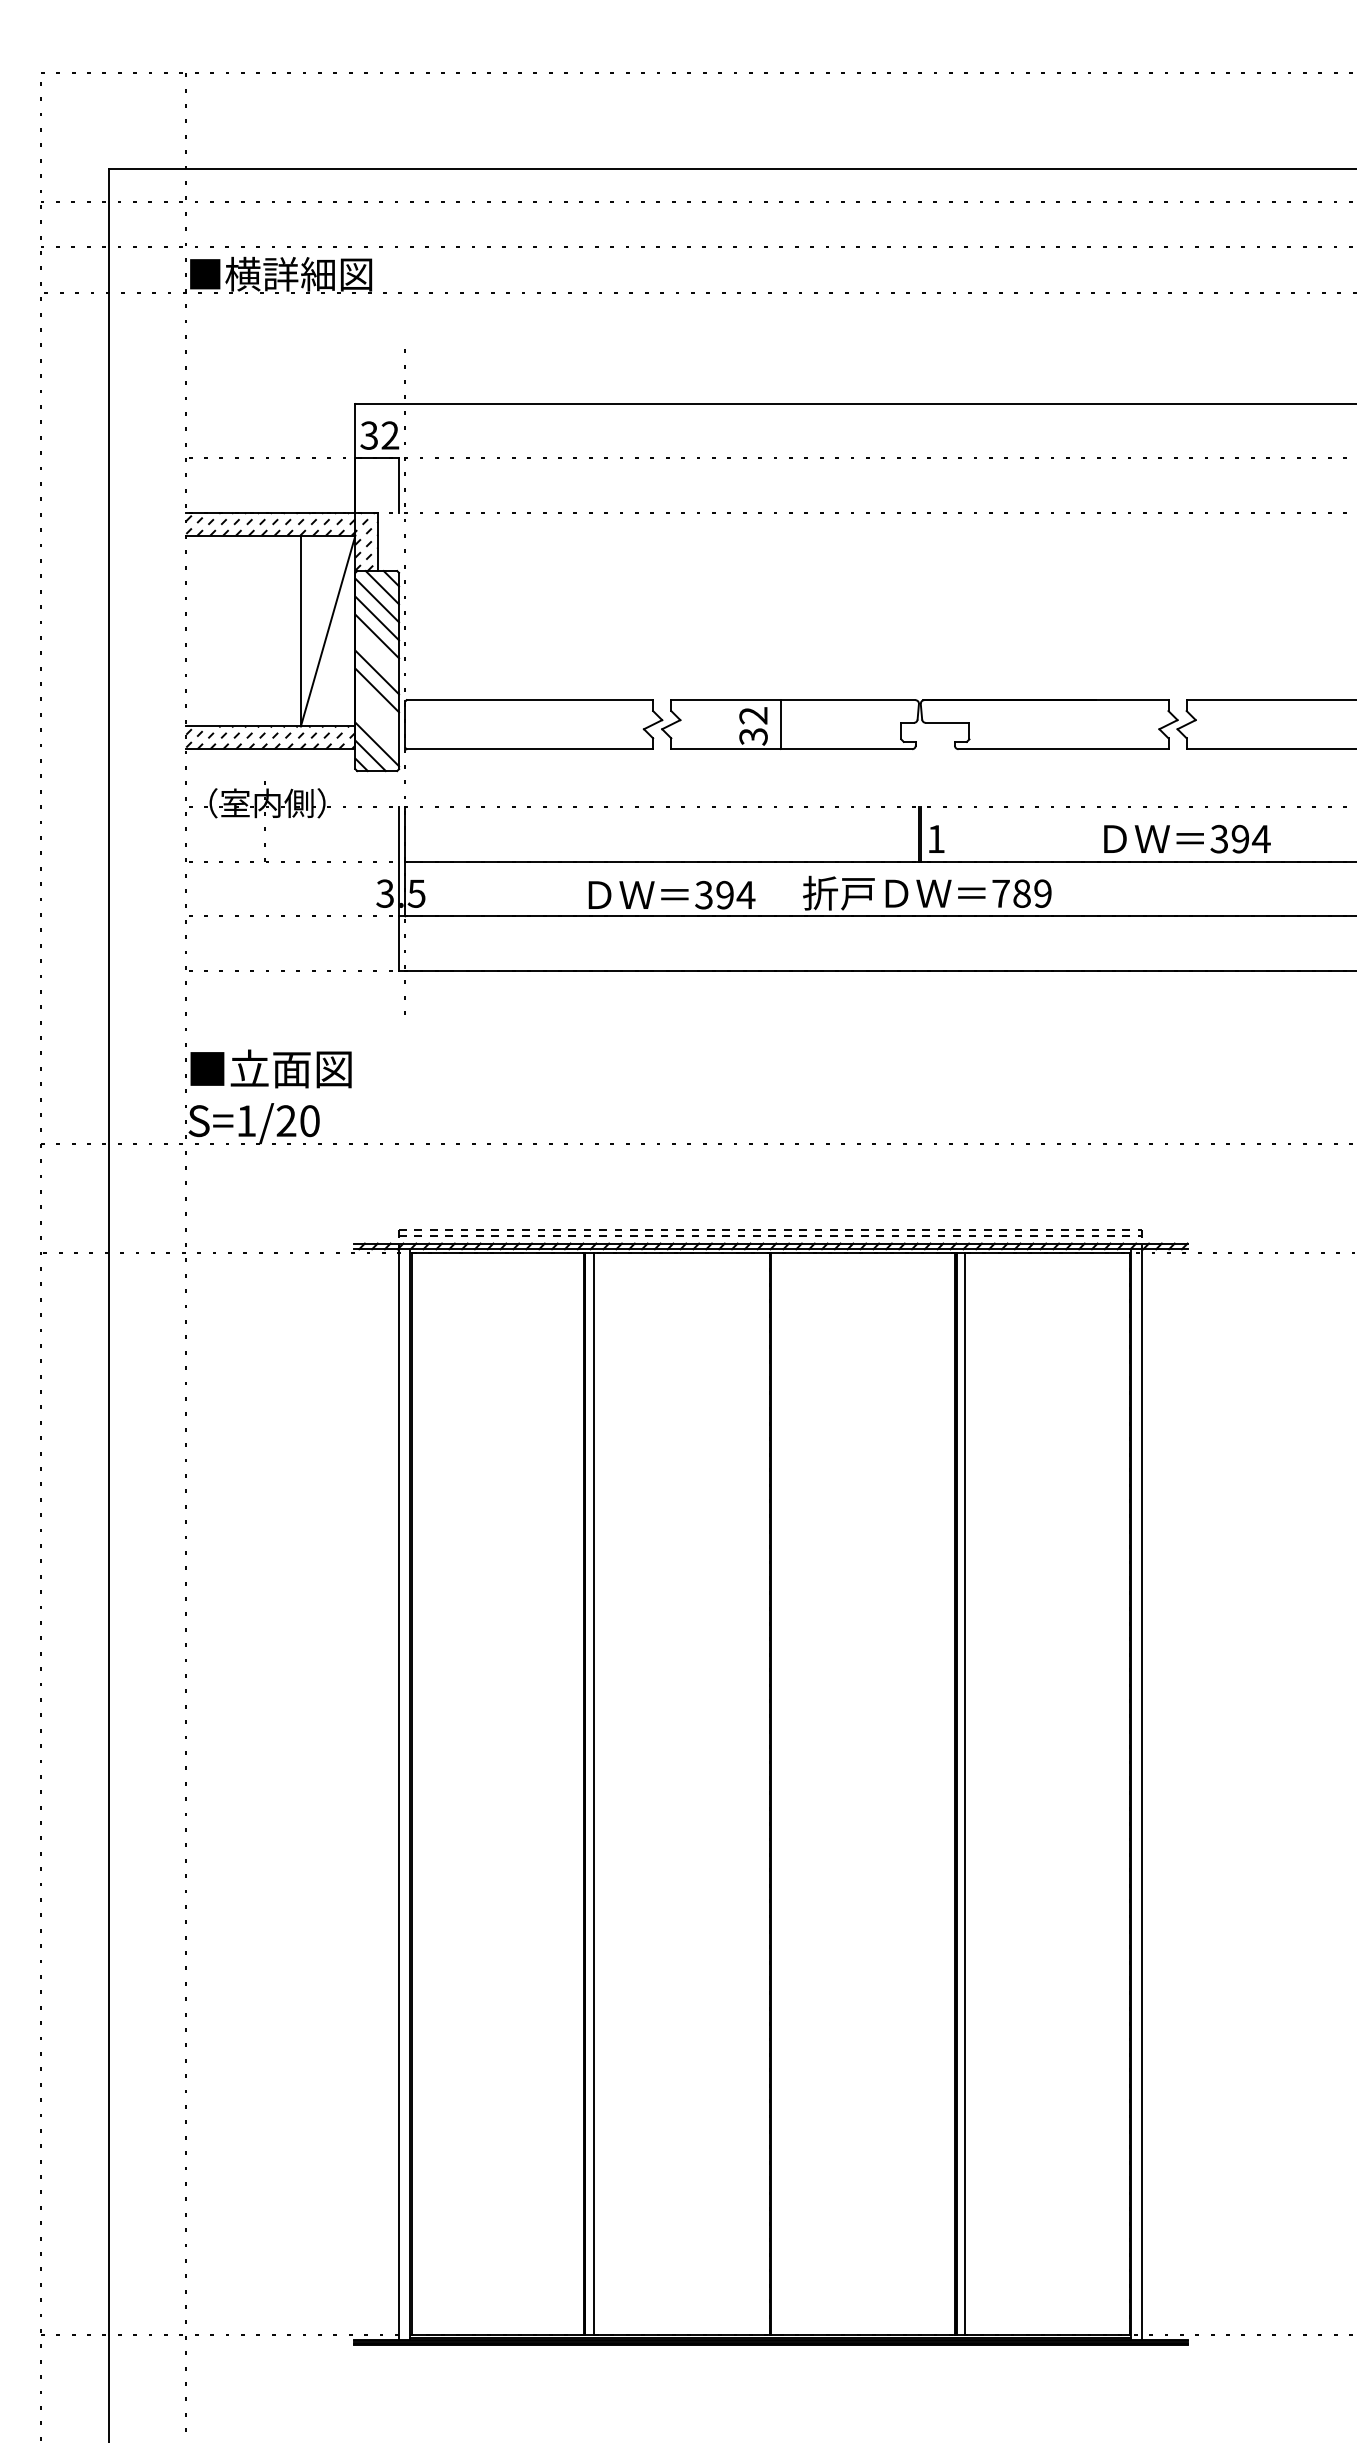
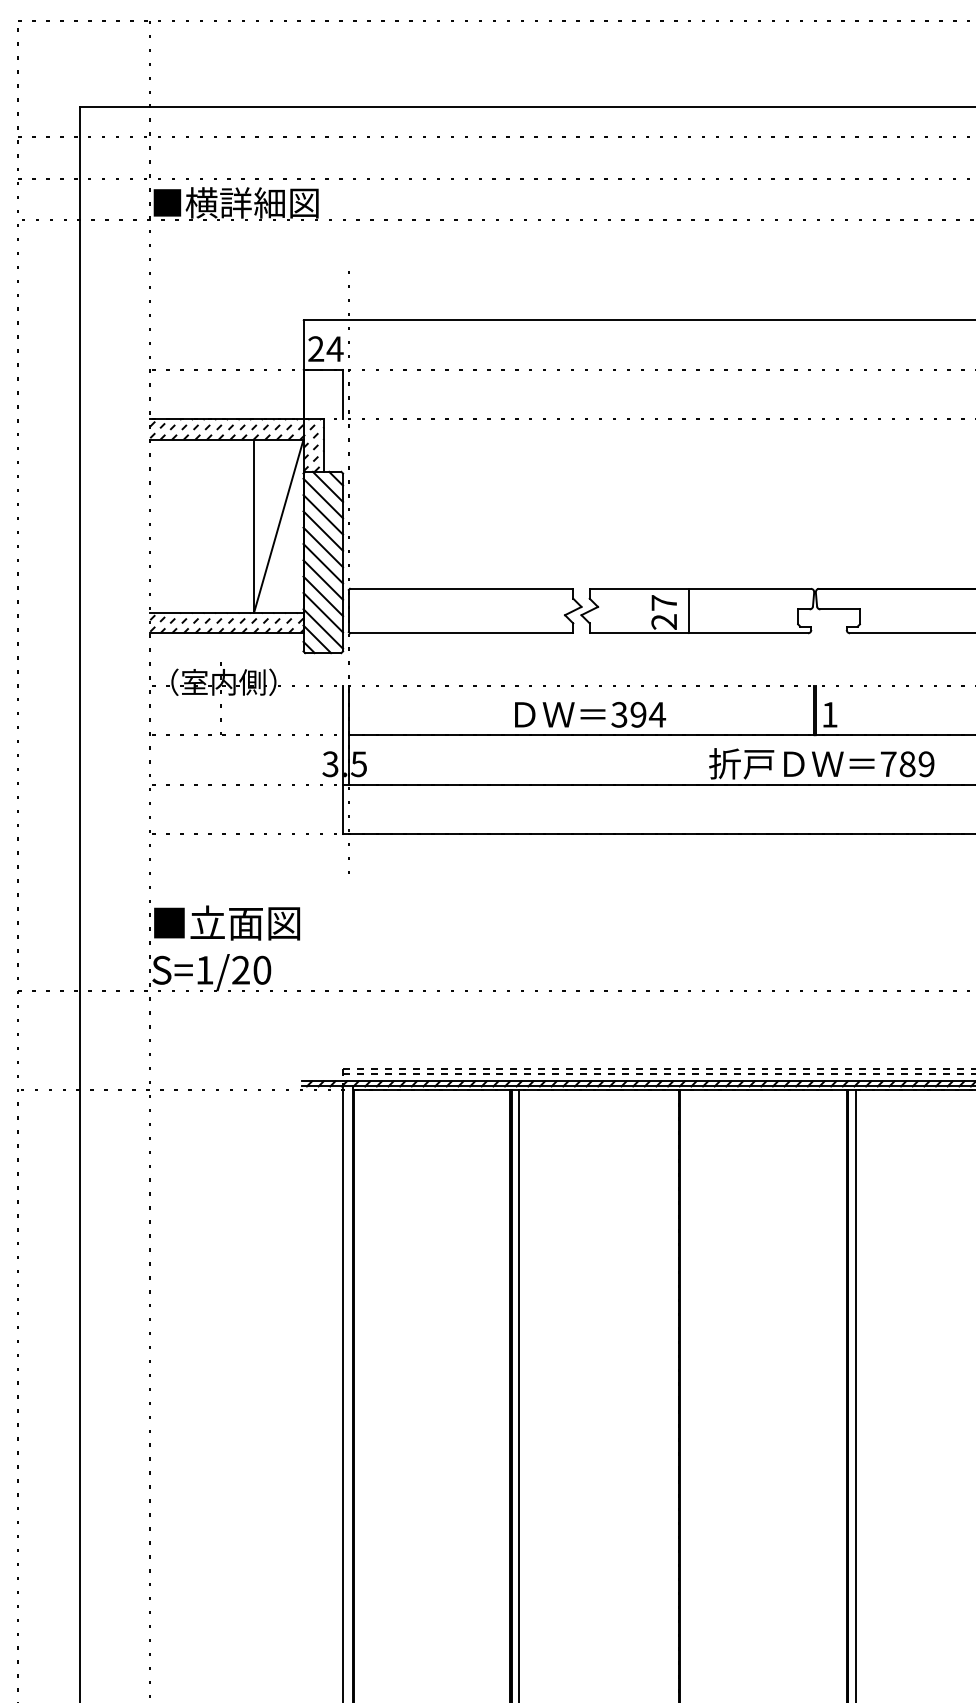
text: (379, 435) -> (325, 349), 32 -> 24
line: (377, 654) -> (323, 547), added
line: (377, 708) -> (323, 596), added
line: (377, 726) -> (323, 612), added
text: (753, 726) -> (664, 612), 32 -> 27
text: (671, 894) -> (589, 714), moved

